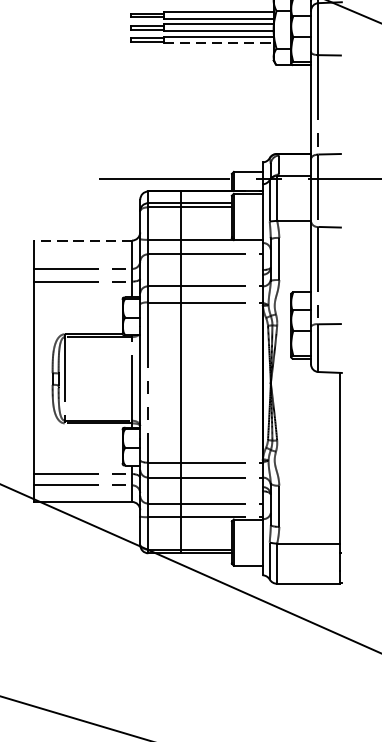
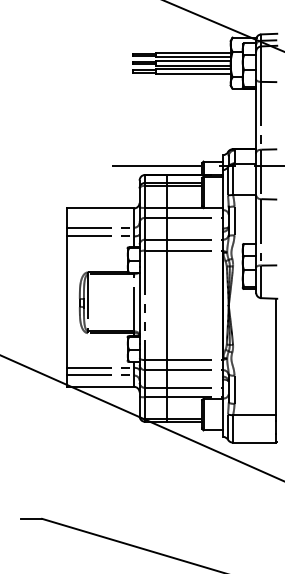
line: (219, 42) -> (193, 73), dashed -> solid
line: (82, 240) -> (100, 208), dashed -> solid

